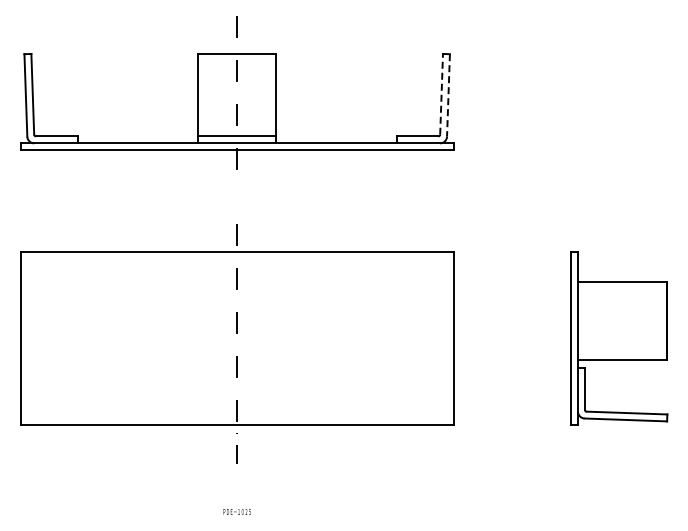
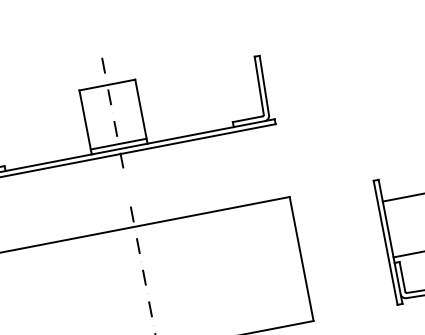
line: (441, 93) -> (259, 85), dashed -> solid
line: (448, 95) -> (264, 85), dashed -> solid

